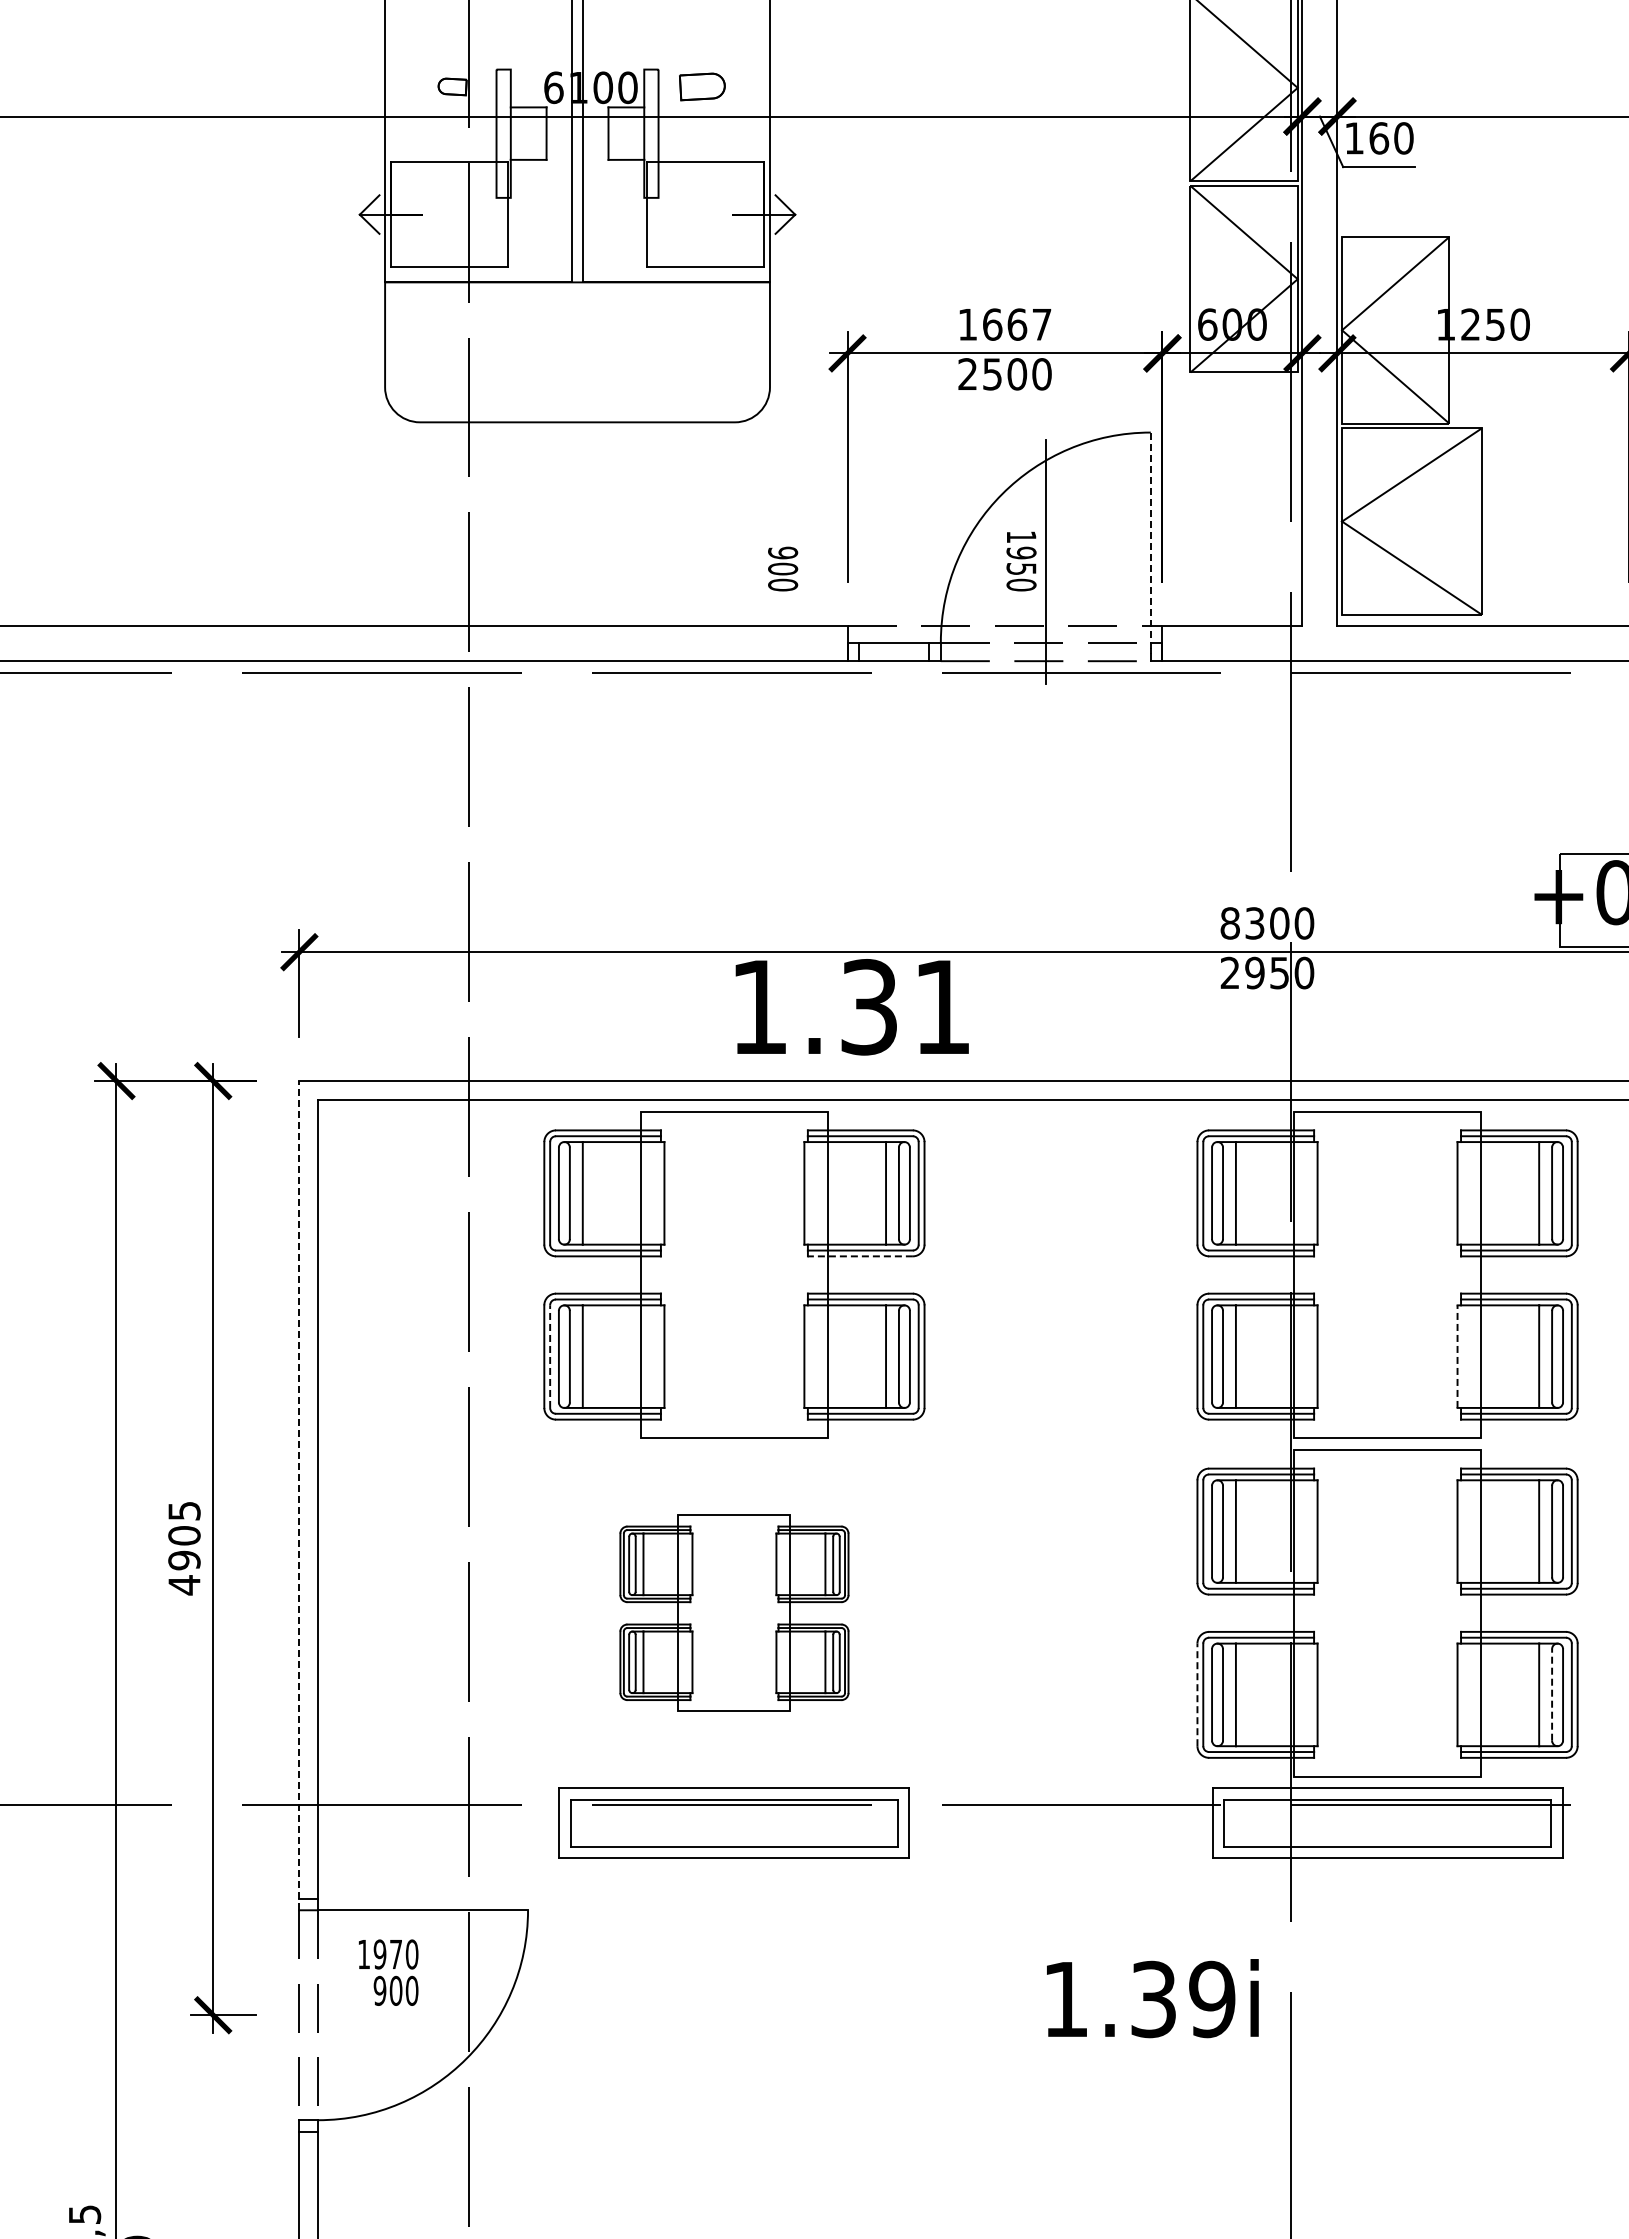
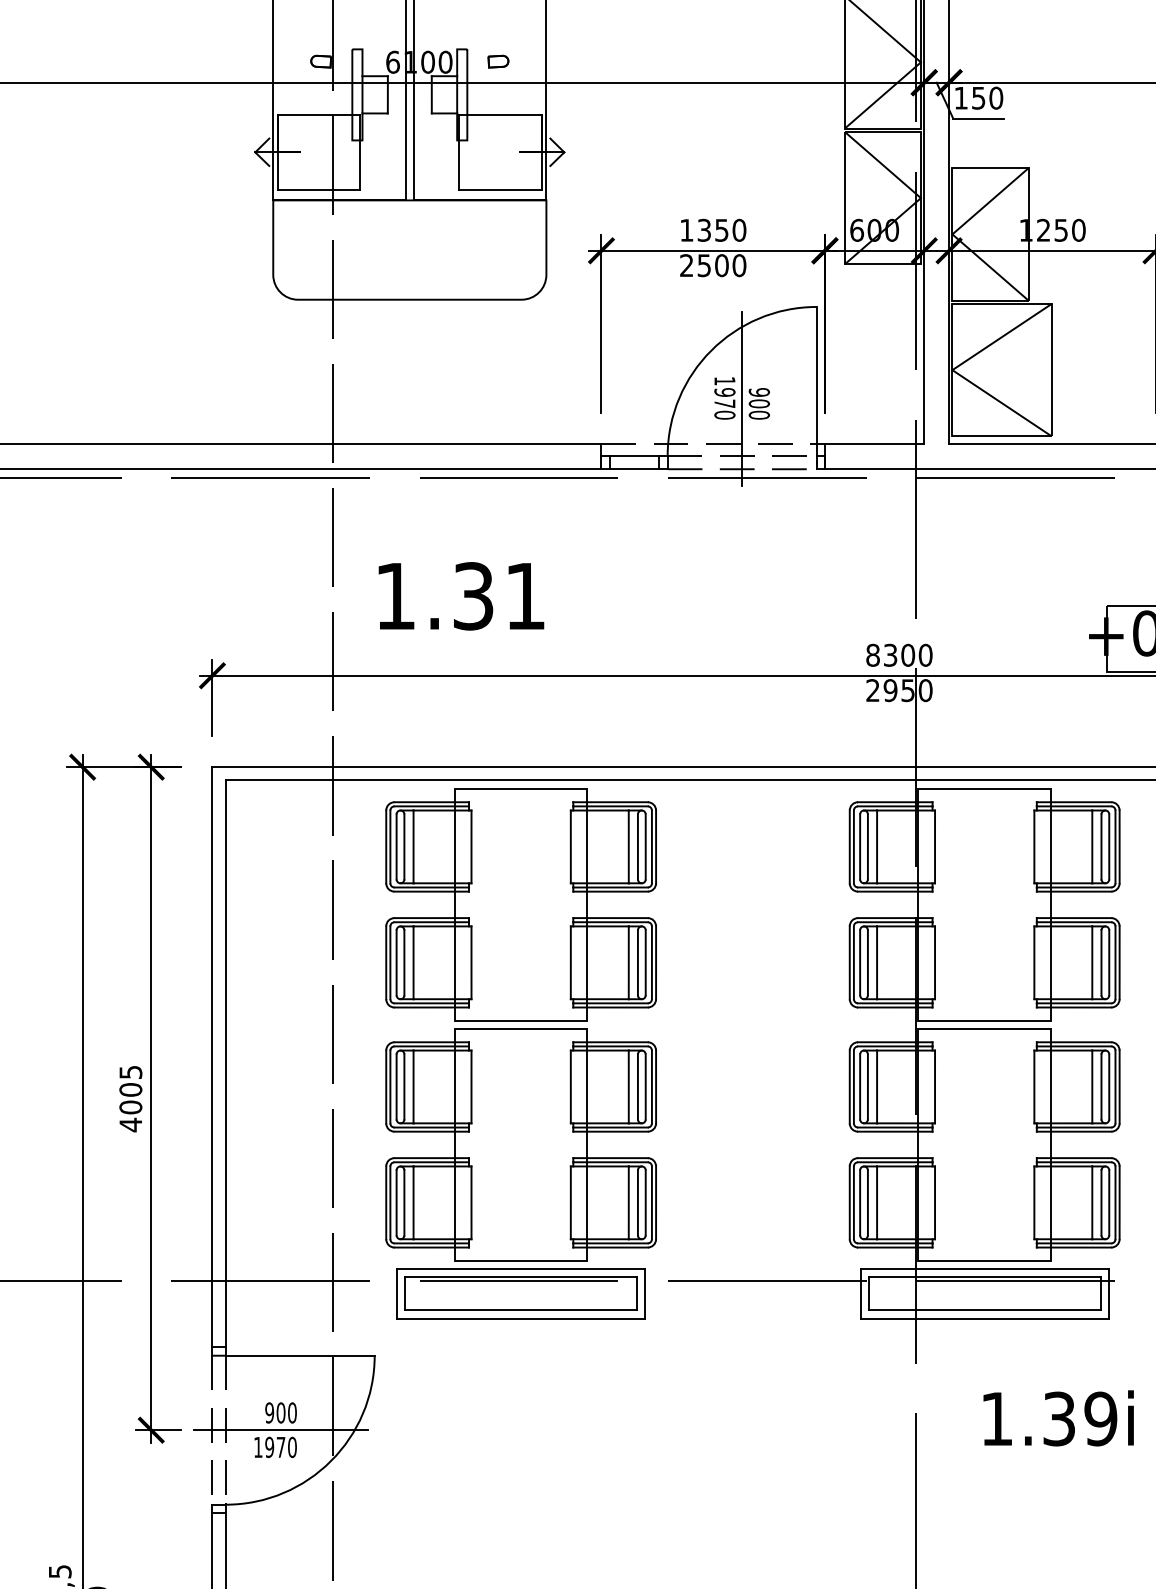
part: (702, 86) -> (498, 61), size x0.62
text: (1379, 138) -> (978, 98), 160 -> 150
text: (1017, 324) -> (722, 230), 1667 -> 1350
line: (1150, 543) -> (816, 385), dashed -> solid
text: (783, 568) -> (759, 403), moved
text: (1021, 568) -> (724, 403), 1950 -> 1970
text: (851, 1007) -> (460, 596), moved
line: (859, 1256) -> (609, 891), dashed -> solid
line: (550, 1356) -> (390, 962), dashed -> solid
line: (1457, 1356) -> (1034, 962), dashed -> solid
line: (299, 1495) -> (212, 1061), dashed -> solid
text: (184, 1560) -> (130, 1107), 4905 -> 4005
part: (734, 1613) -> (521, 1145), size x1.67
line: (1197, 1694) -> (849, 1202), dashed -> solid
line: (1552, 1694) -> (1101, 1202), dashed -> solid
text: (388, 1954) -> (275, 1447), moved
text: (1152, 1998) -> (1058, 1418), moved
line: (395, 2015) -> (280, 1430), added

